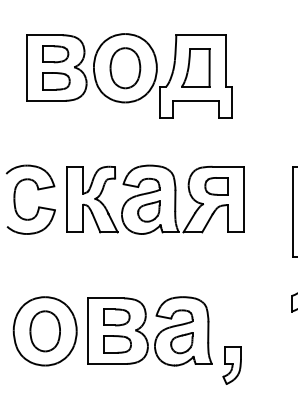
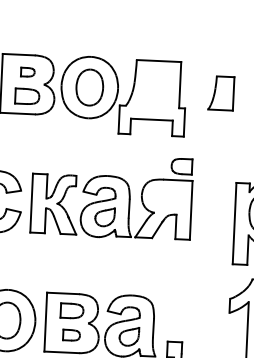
part: (55, 54) -> (27, 72), size x0.6
part: (195, 67) -> (221, 92), moved
part: (216, 186) -> (181, 166), moved
part: (117, 344) -> (71, 335), size x0.7

